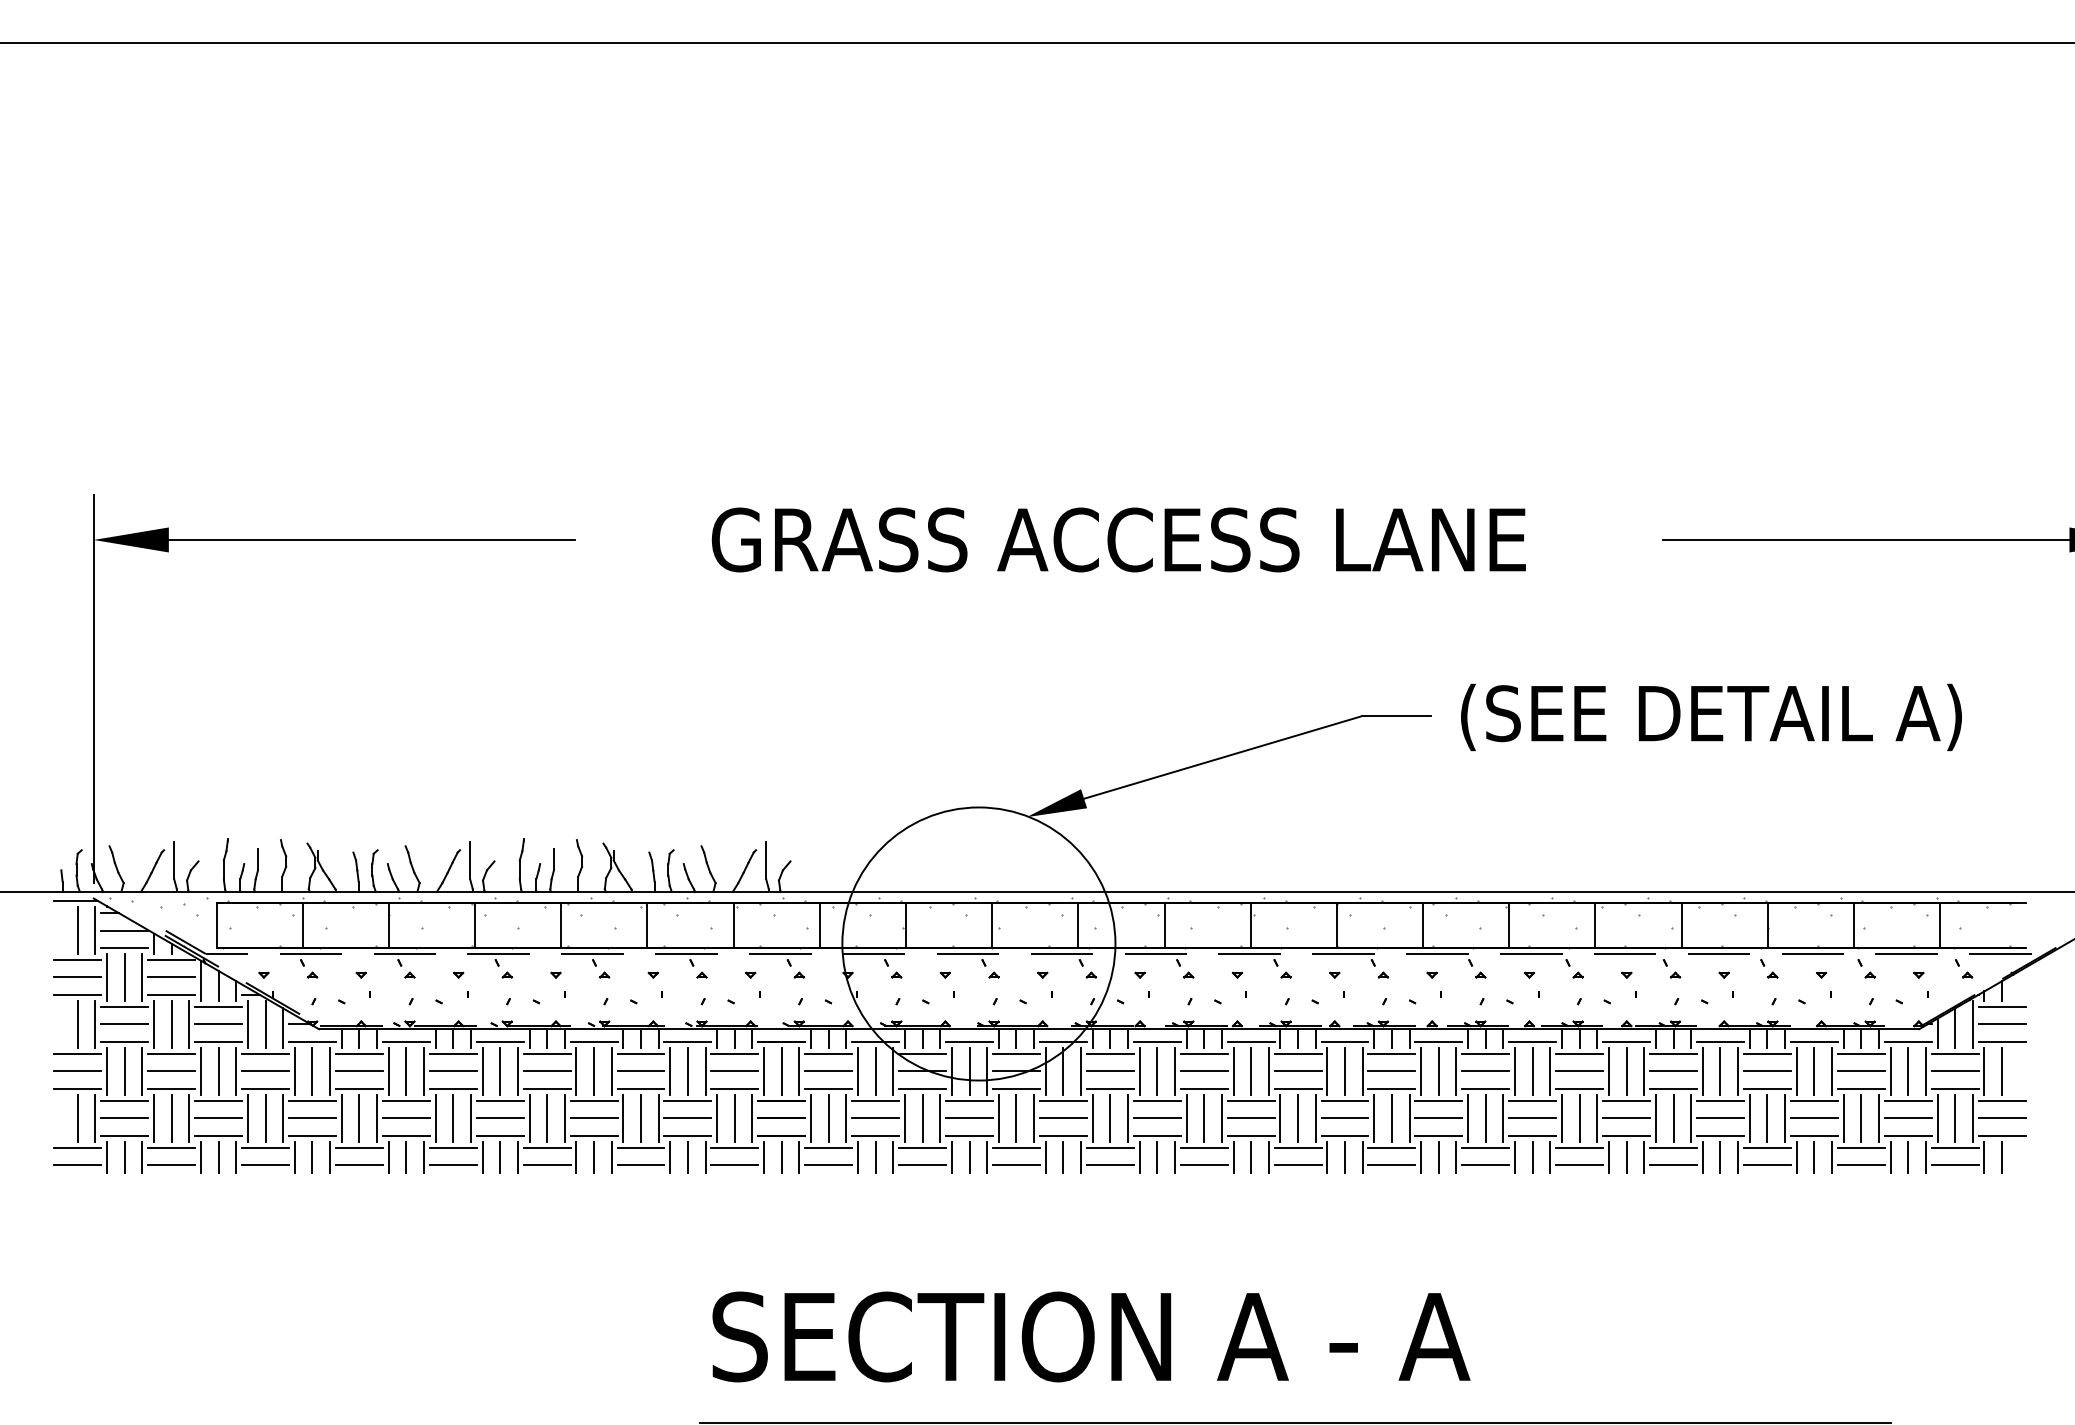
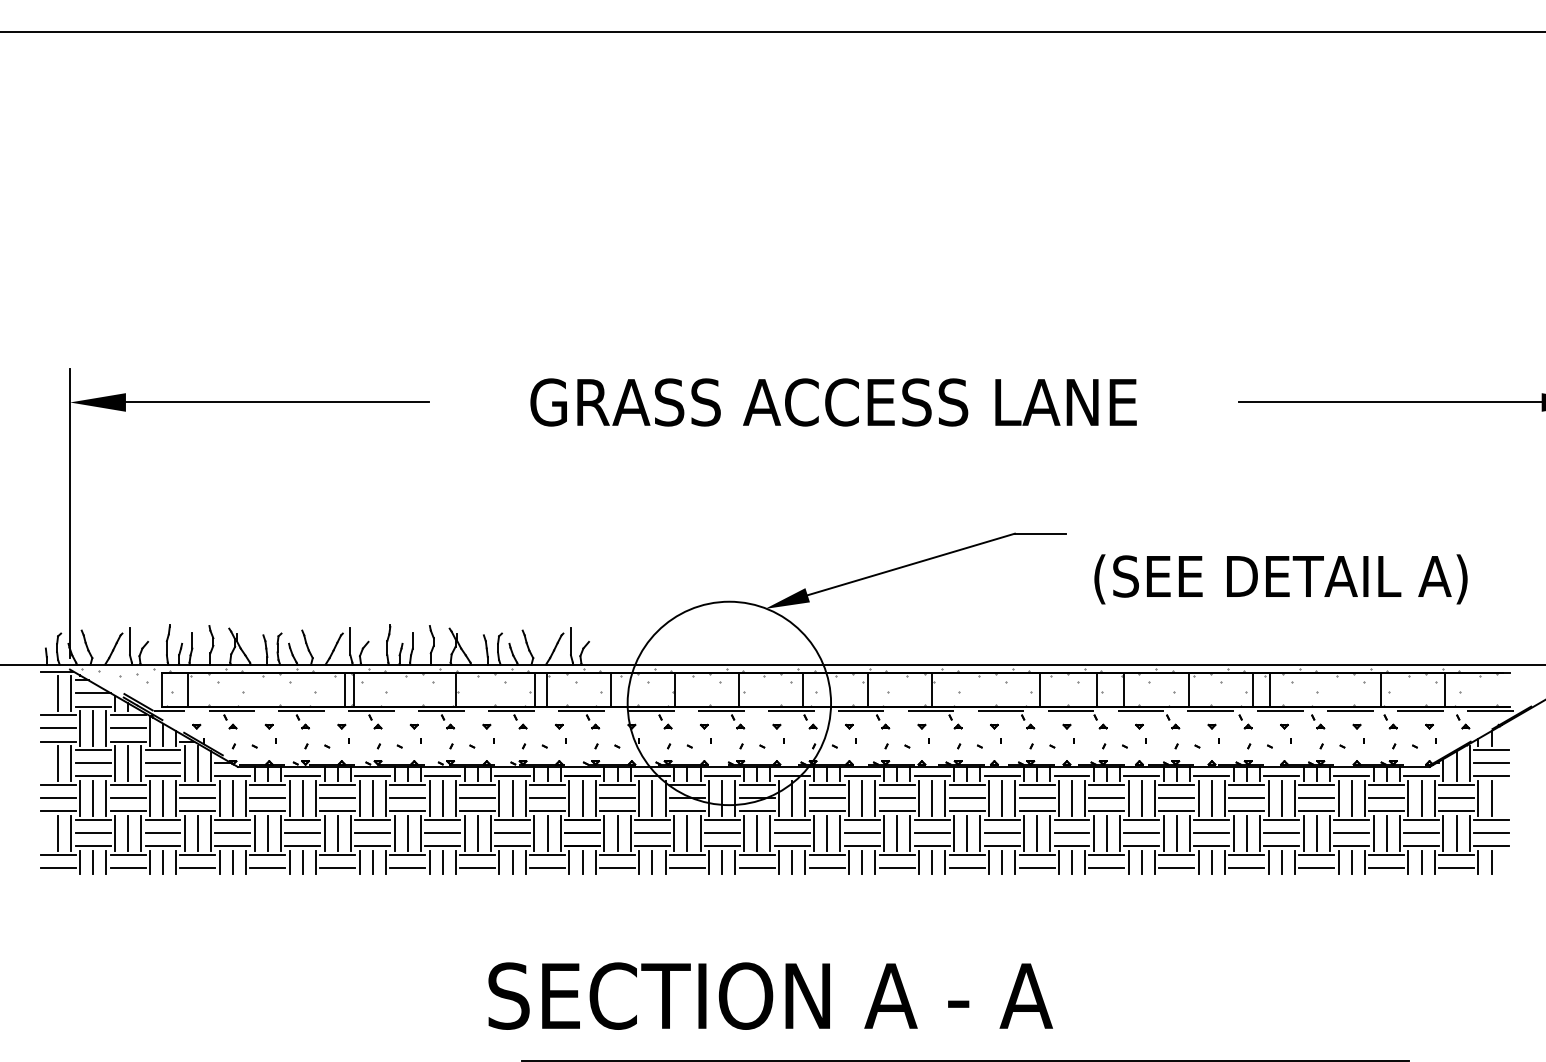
text: (1711, 717) -> (1281, 579), moved
line: (302, 925) -> (188, 689), moved
line: (388, 925) -> (344, 689), moved
line: (561, 925) -> (455, 689), moved
line: (647, 925) -> (534, 689), moved
line: (1336, 925) -> (1039, 689), moved
line: (1423, 925) -> (1097, 689), moved
line: (1767, 925) -> (1269, 689), moved
text: (1091, 1336) -> (770, 995), moved

